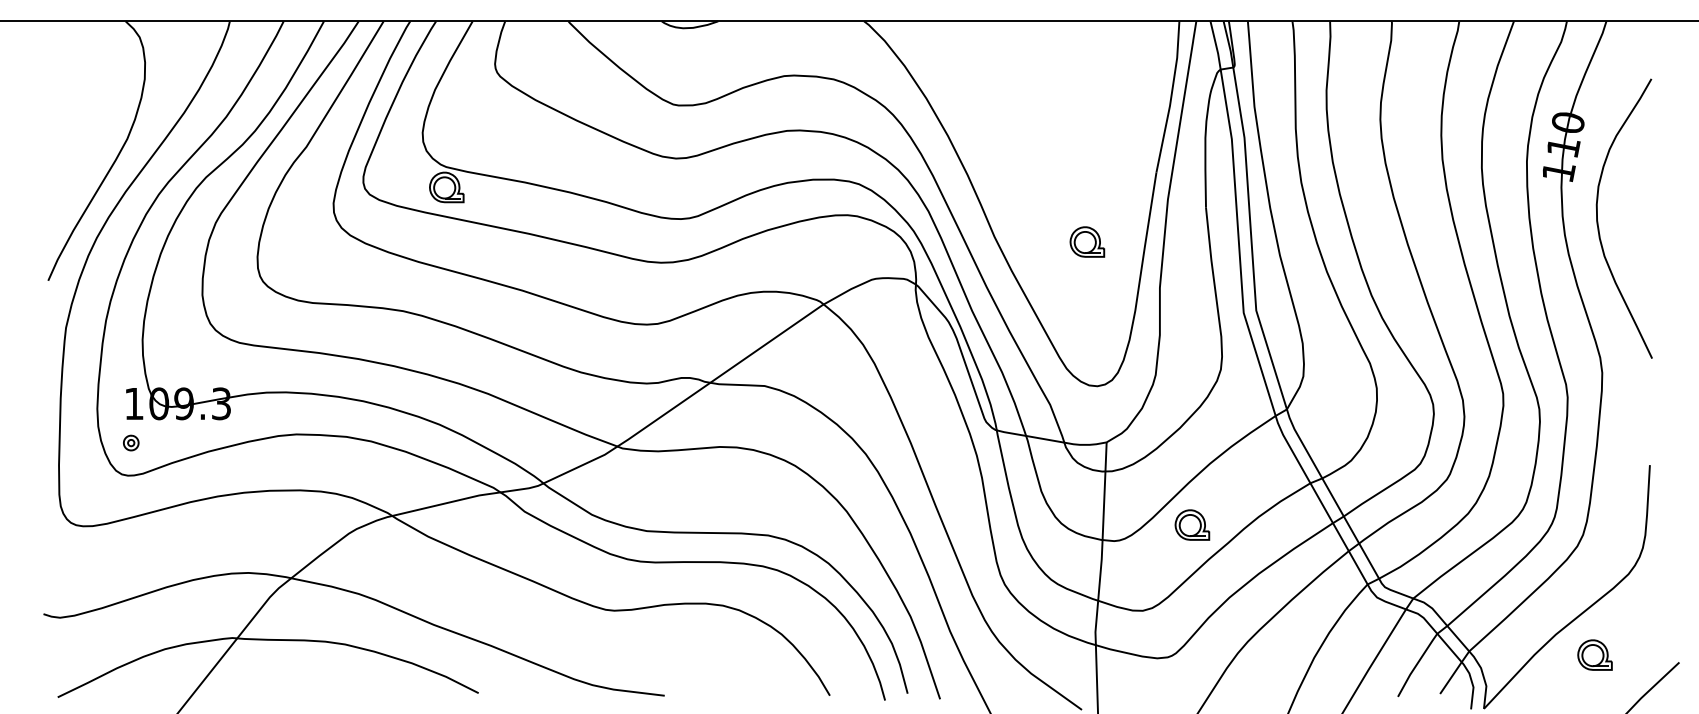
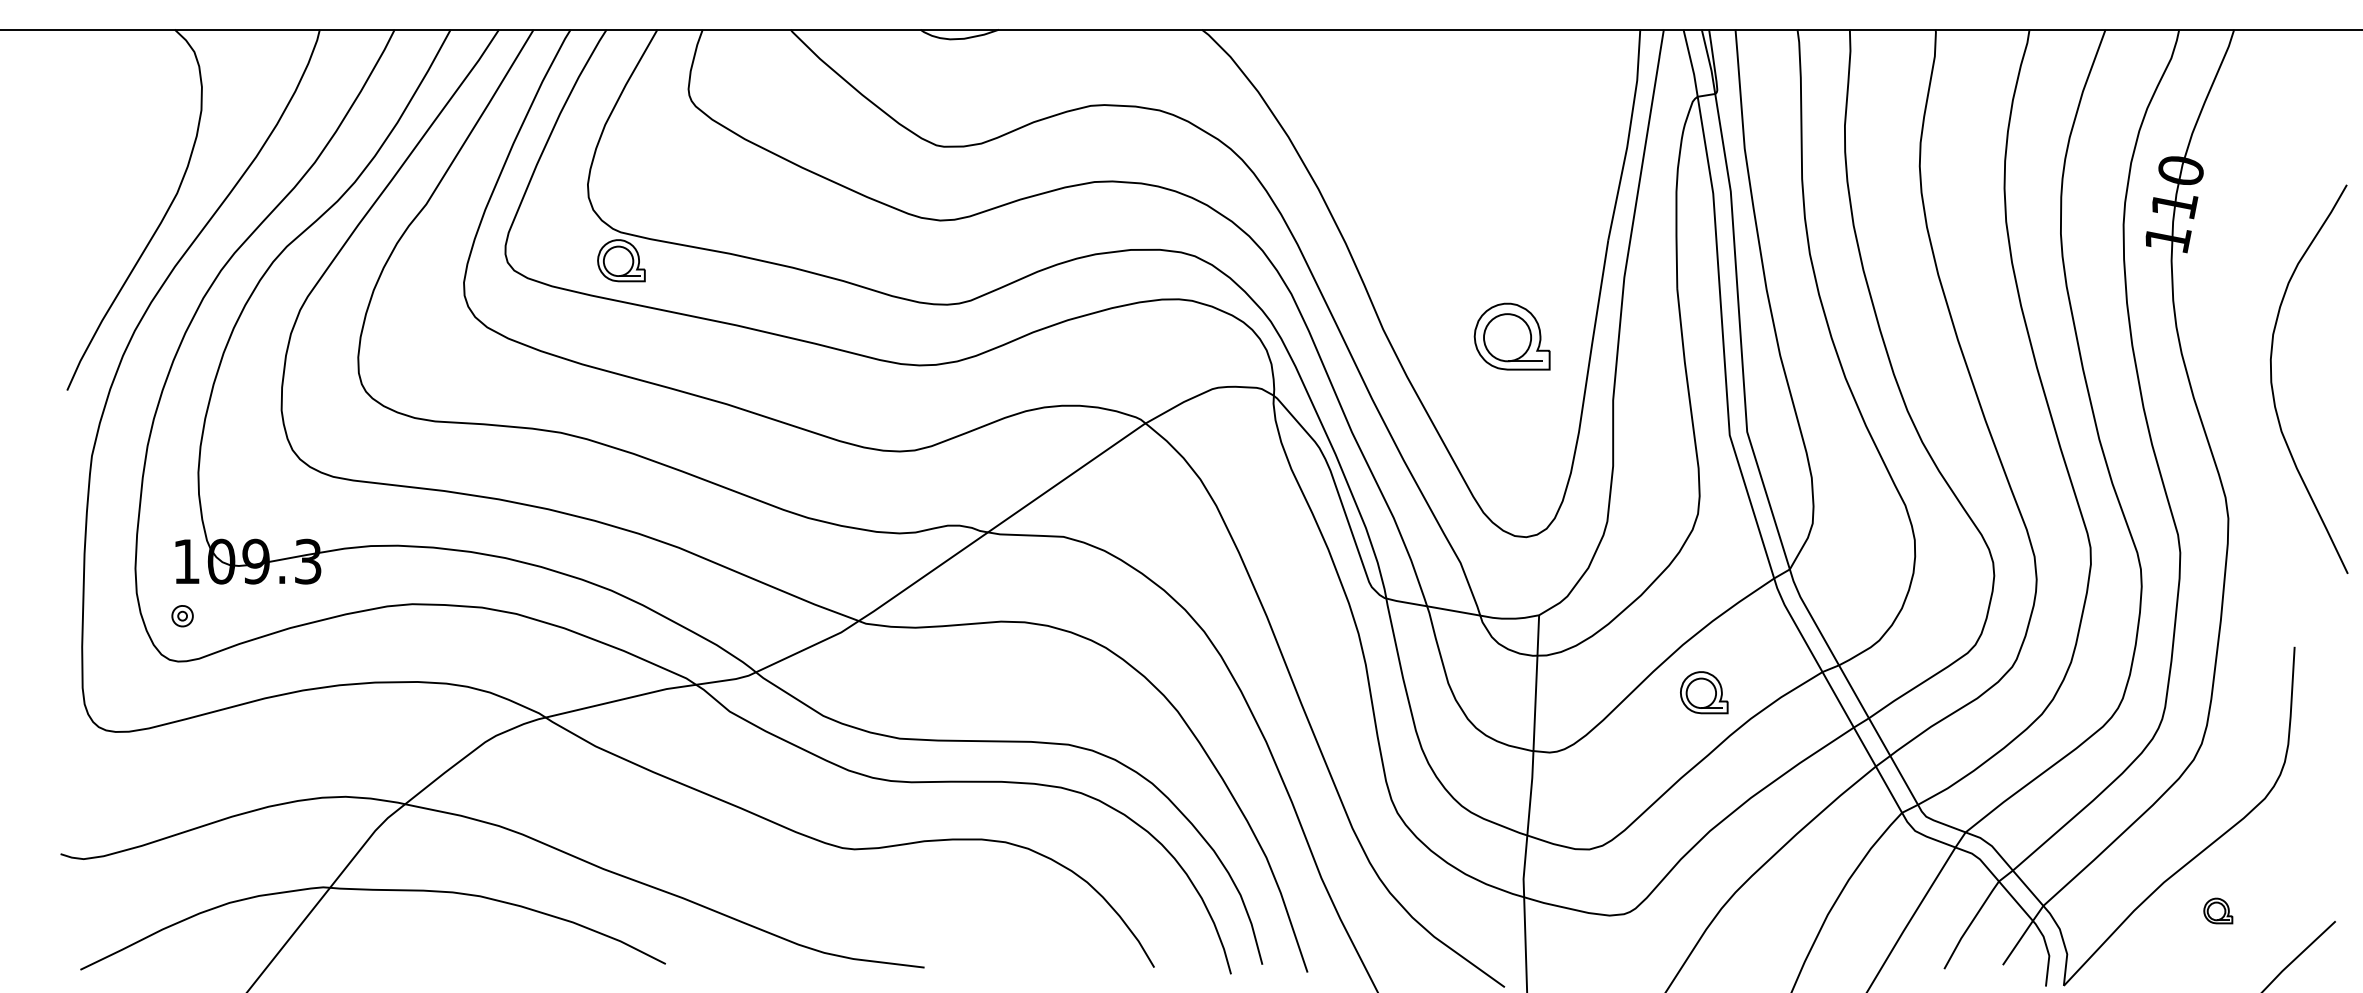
curve: (1598, 221) -> (2273, 383), moved
part: (1087, 241) -> (1512, 335), size x1.6
part: (1192, 524) -> (1704, 691), moved
part: (1594, 654) -> (2217, 910), size x0.6

